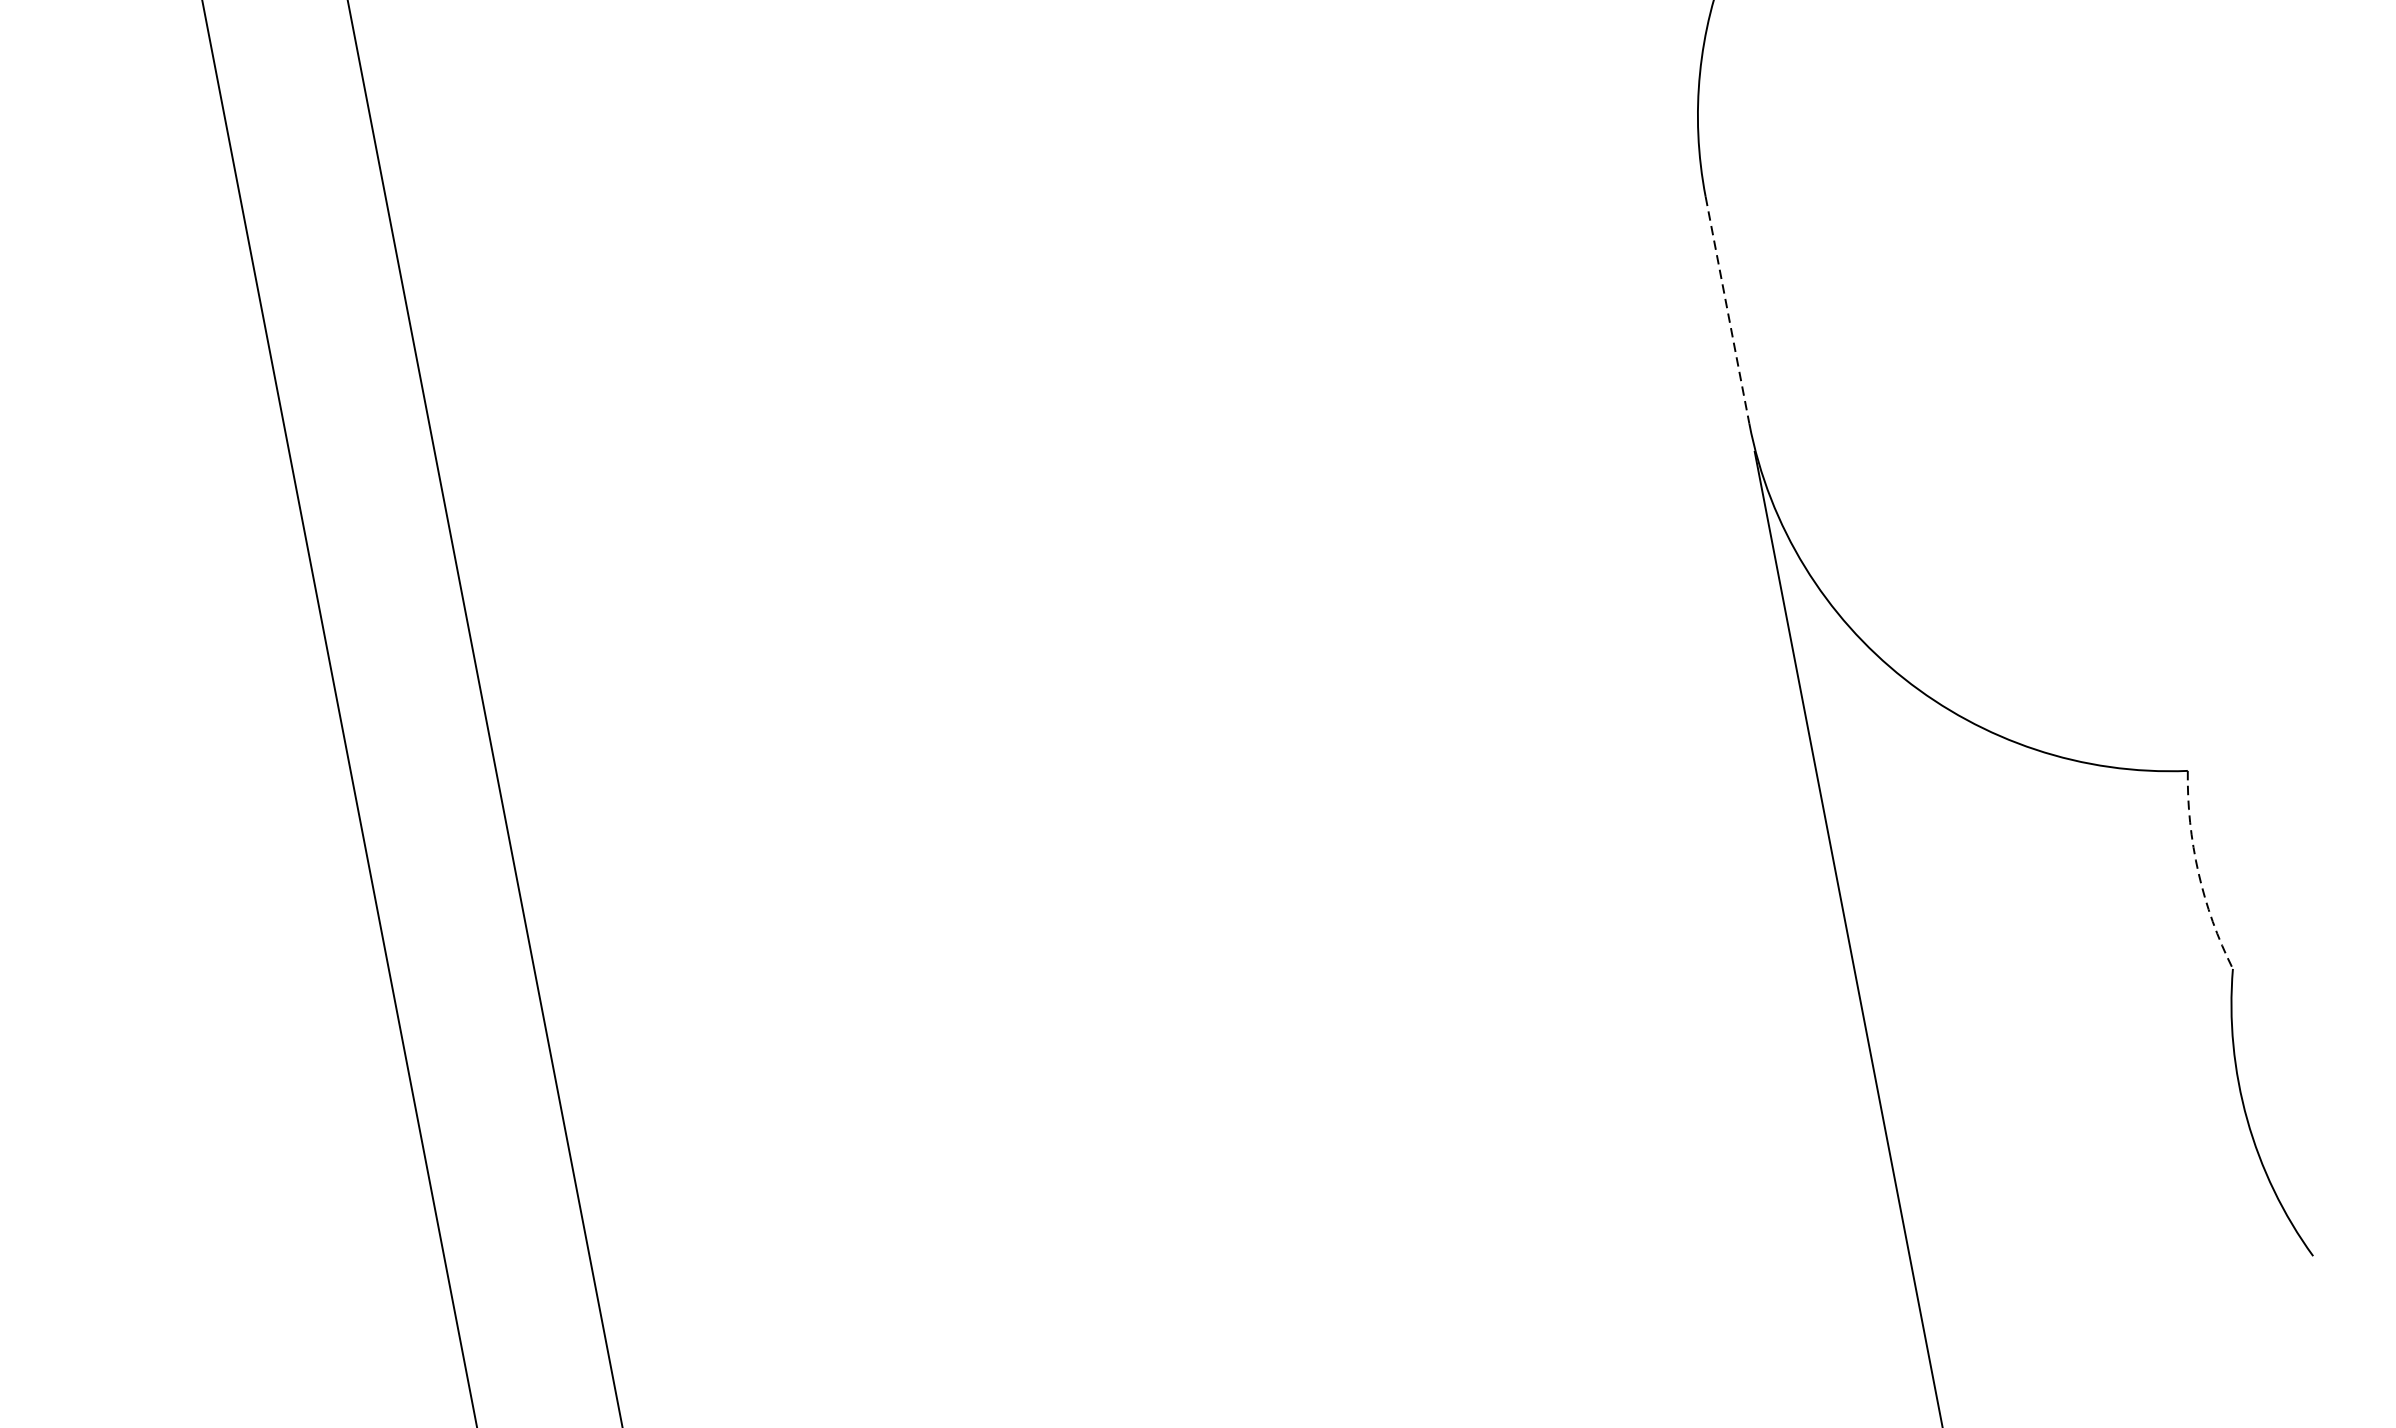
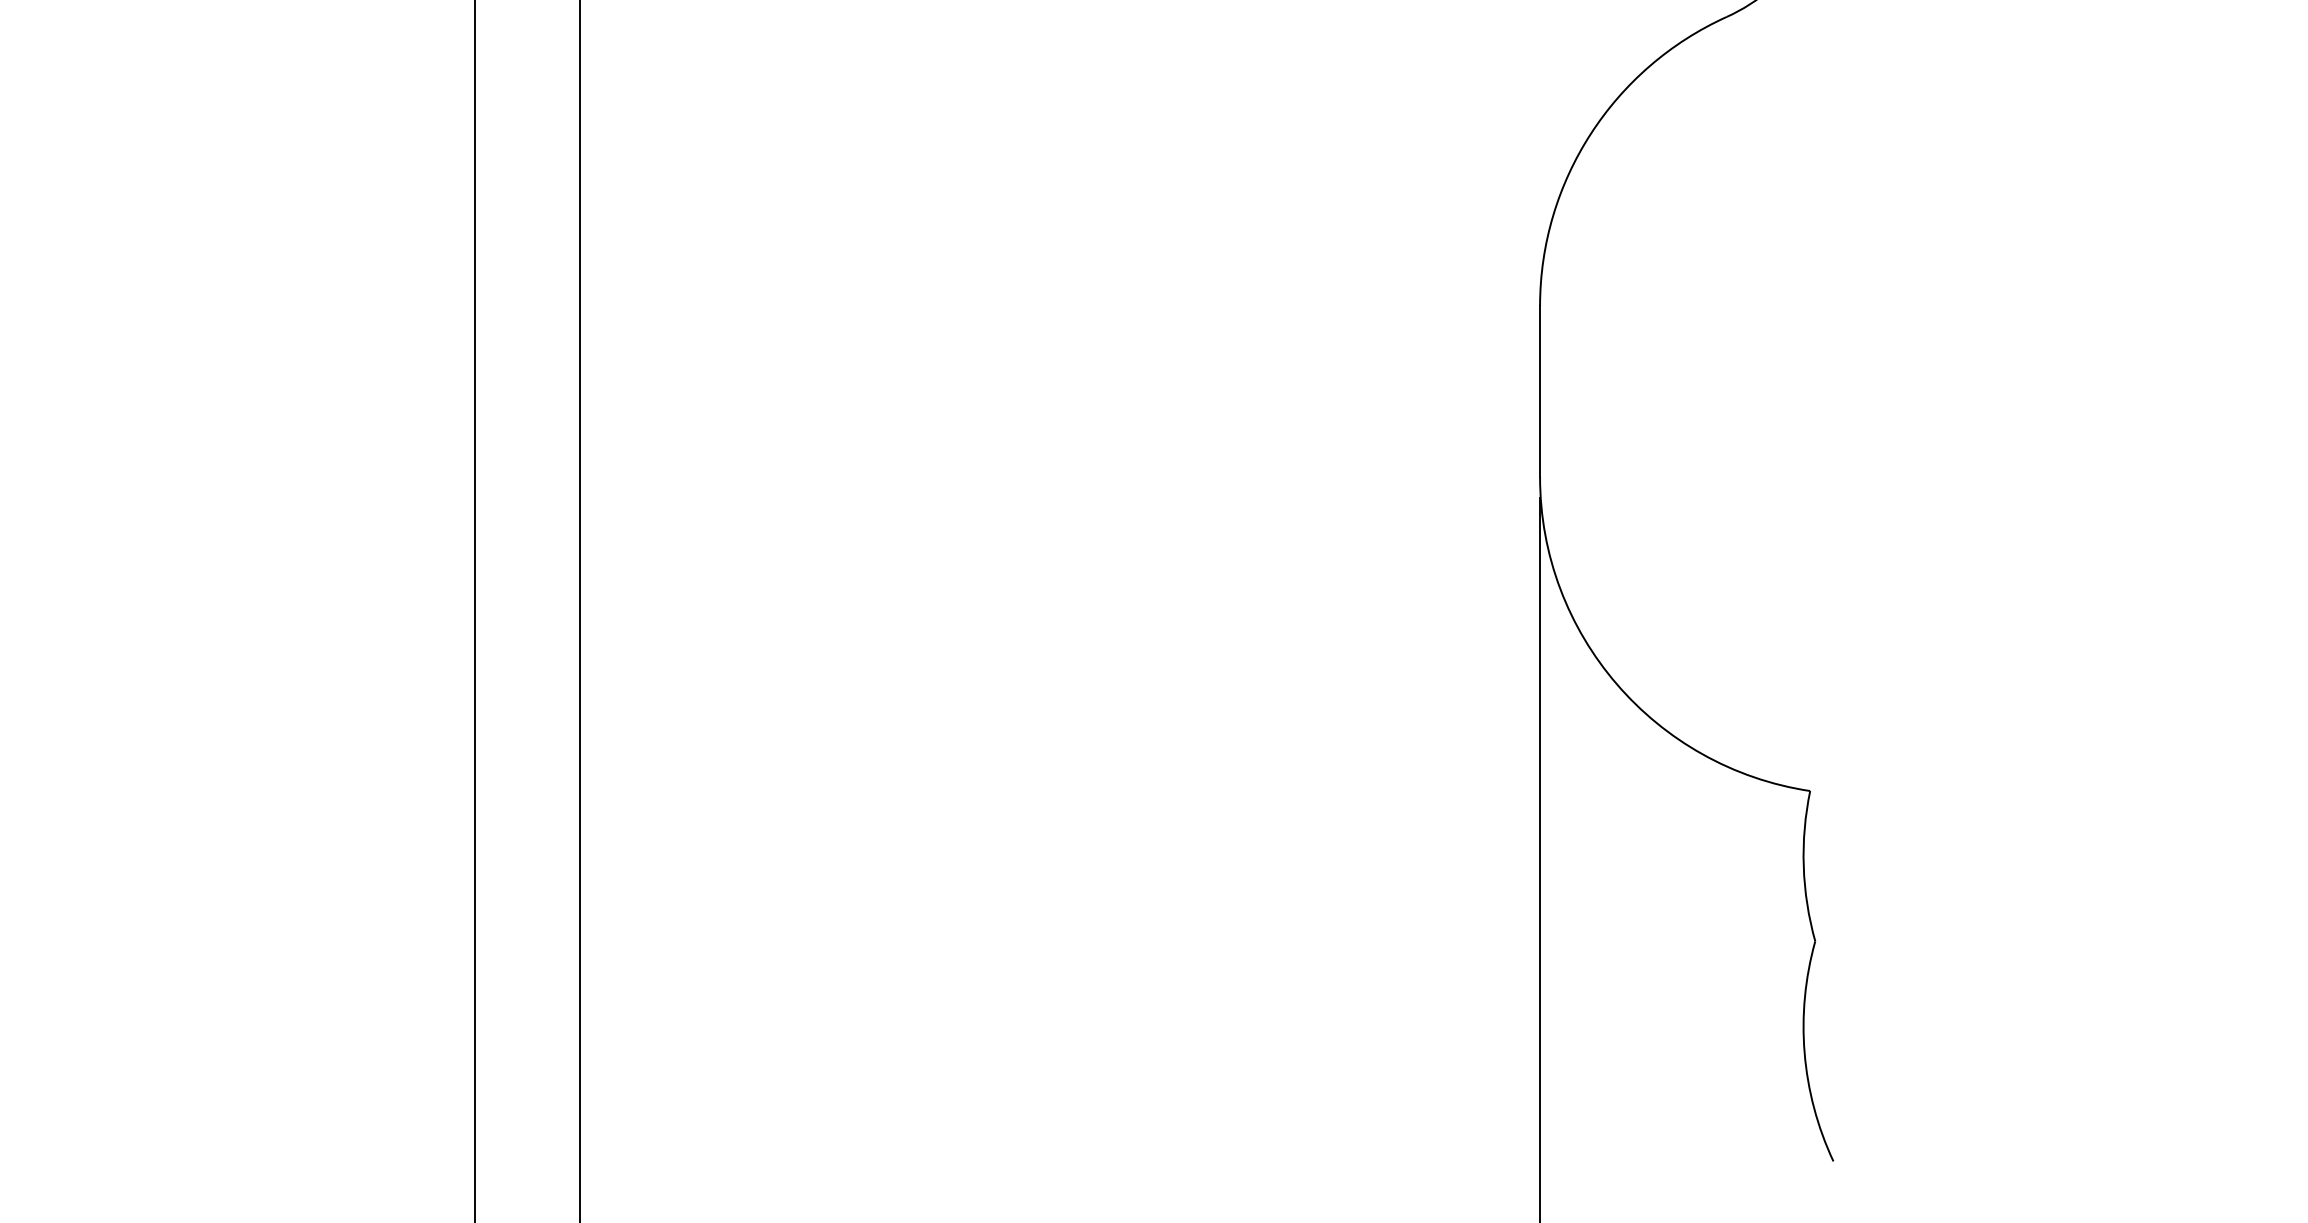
line: (1728, 309) -> (1540, 391), dashed -> solid
arc: (2198, 872) -> (1803, 866), dashed -> solid

